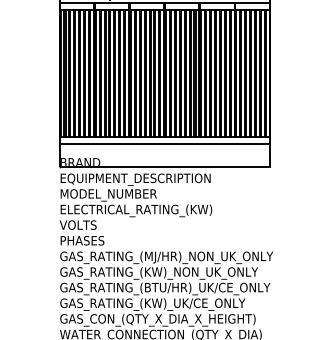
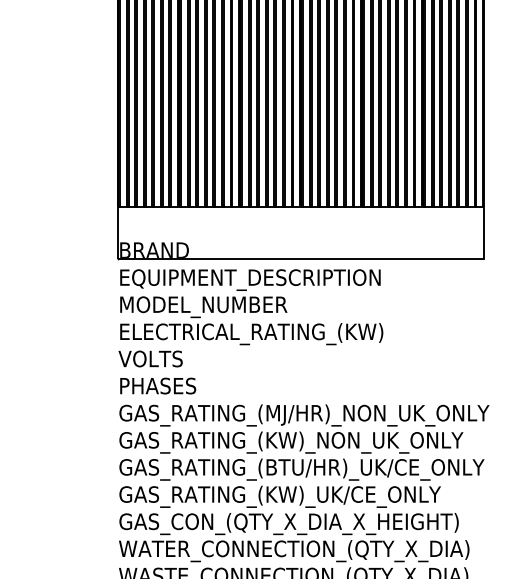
line: (164, 143) -> (300, 217), removed

